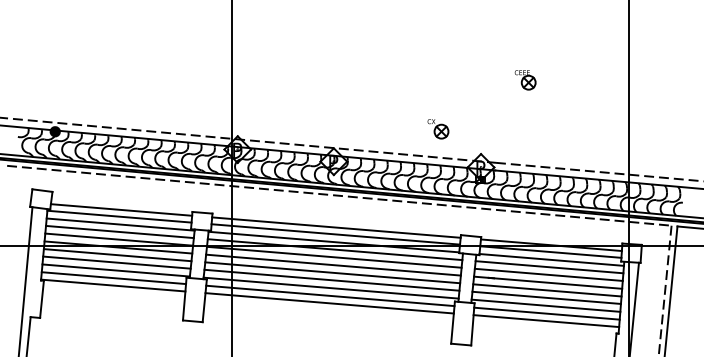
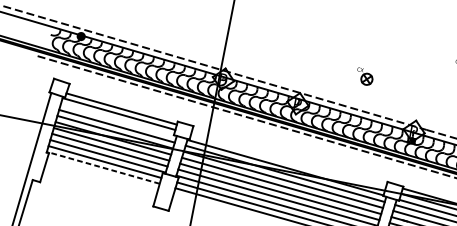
part: (438, 129) -> (364, 77), moved
line: (120, 224) -> (118, 120), removed
line: (336, 227) -> (289, 156), removed
line: (335, 234) -> (287, 161), removed
line: (112, 285) -> (102, 167), solid -> dashed

